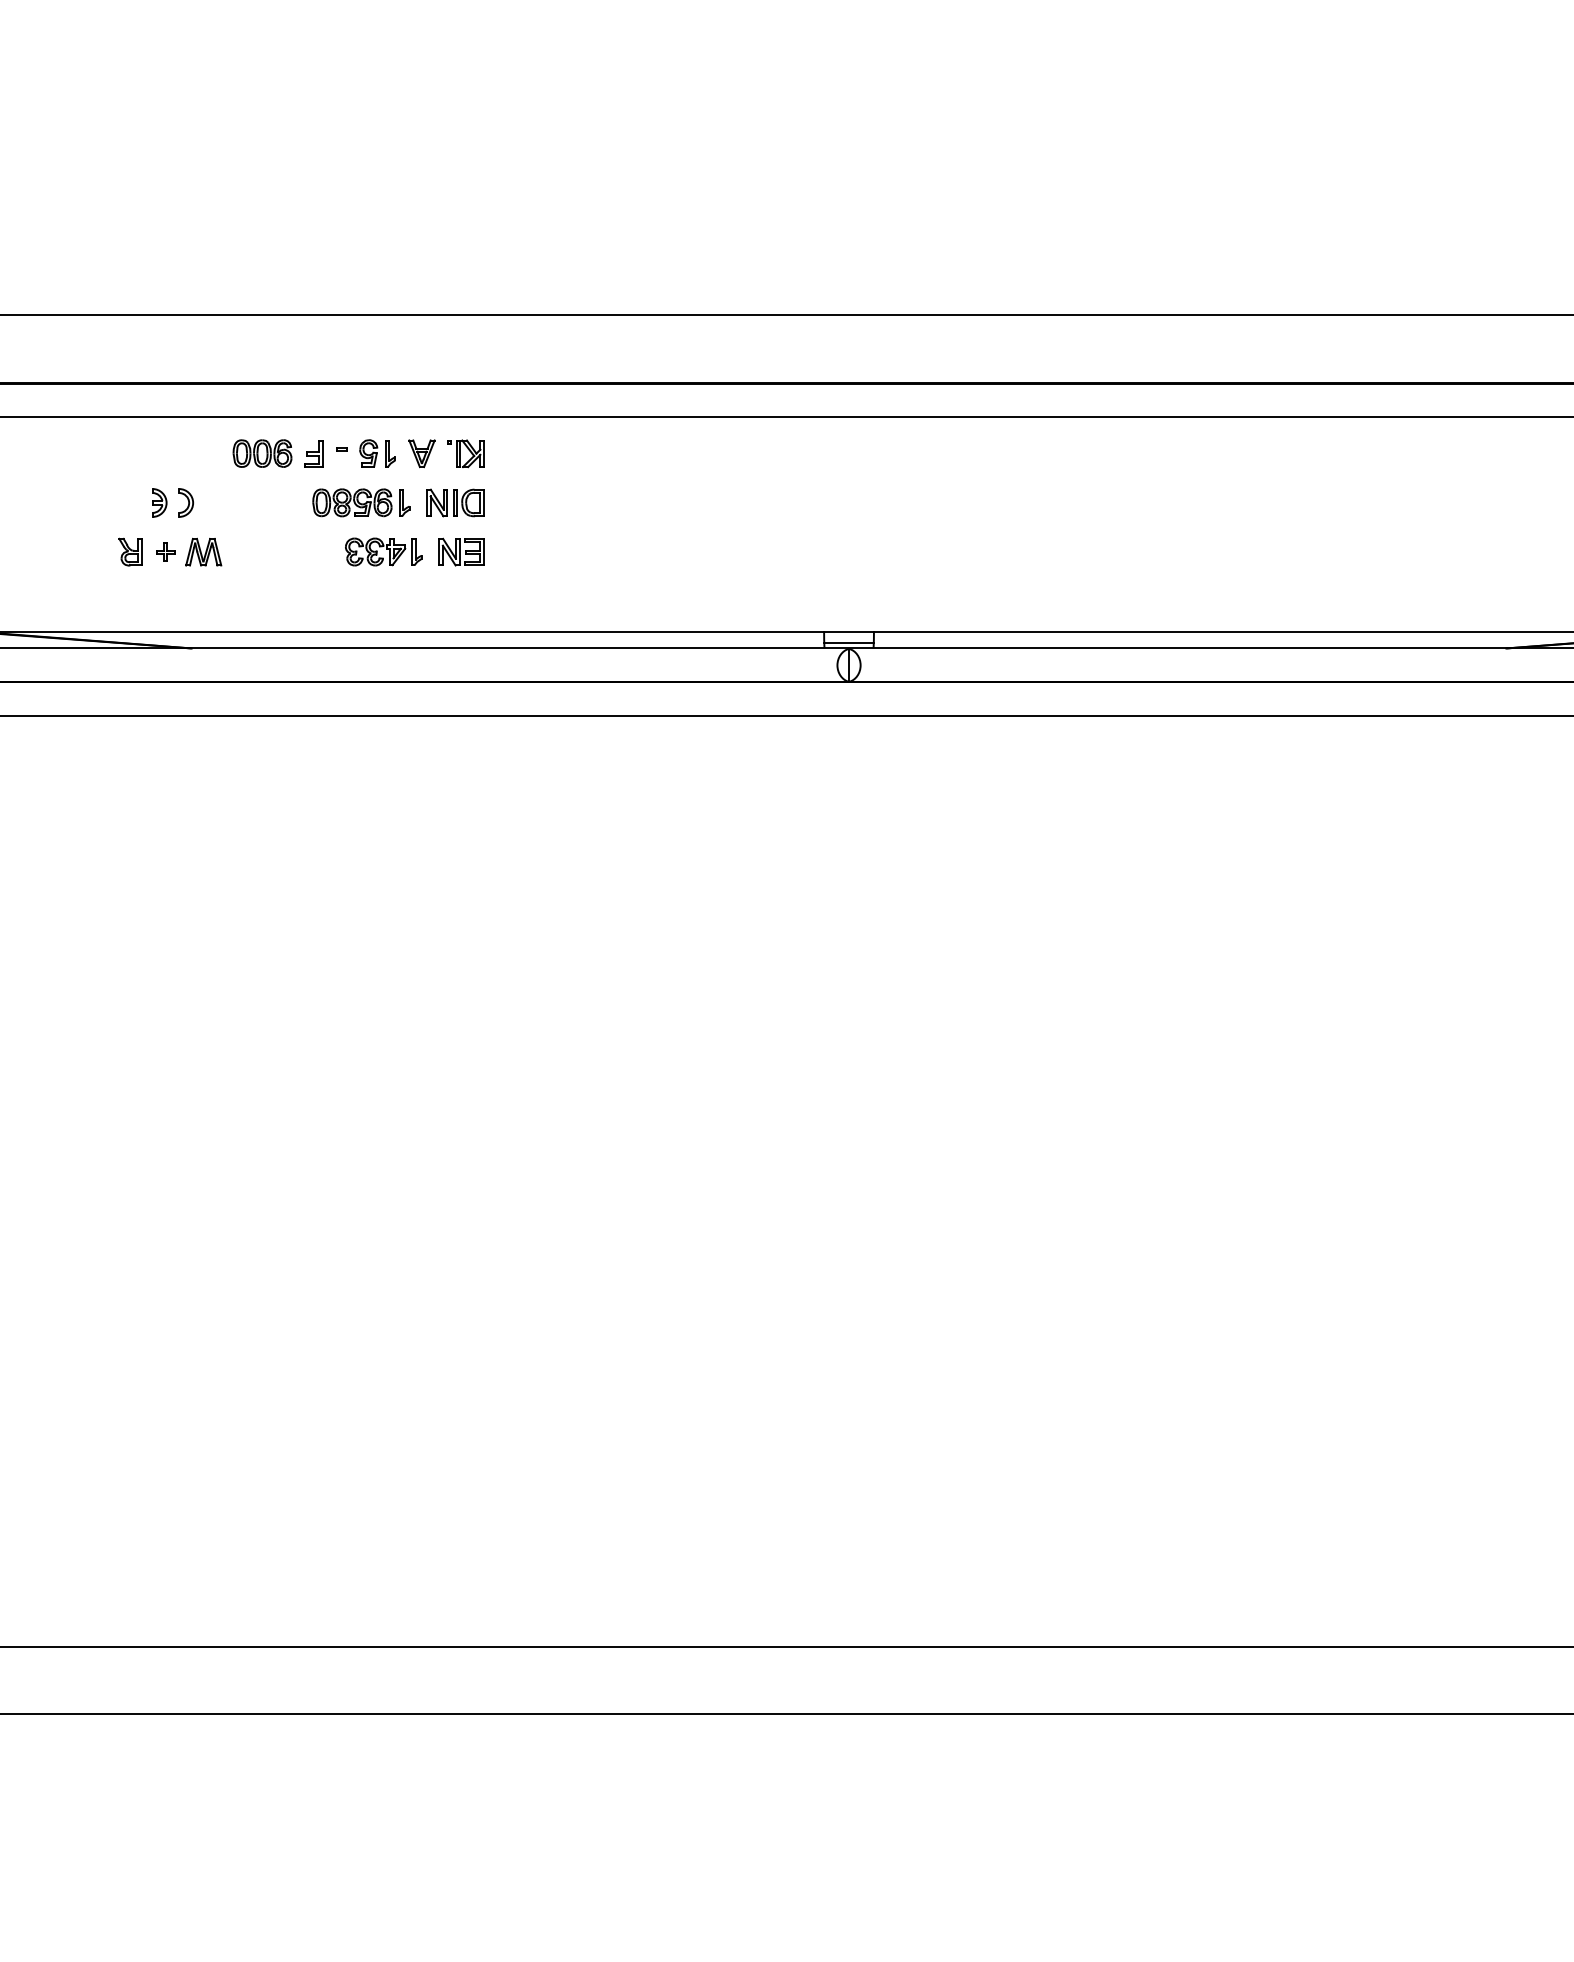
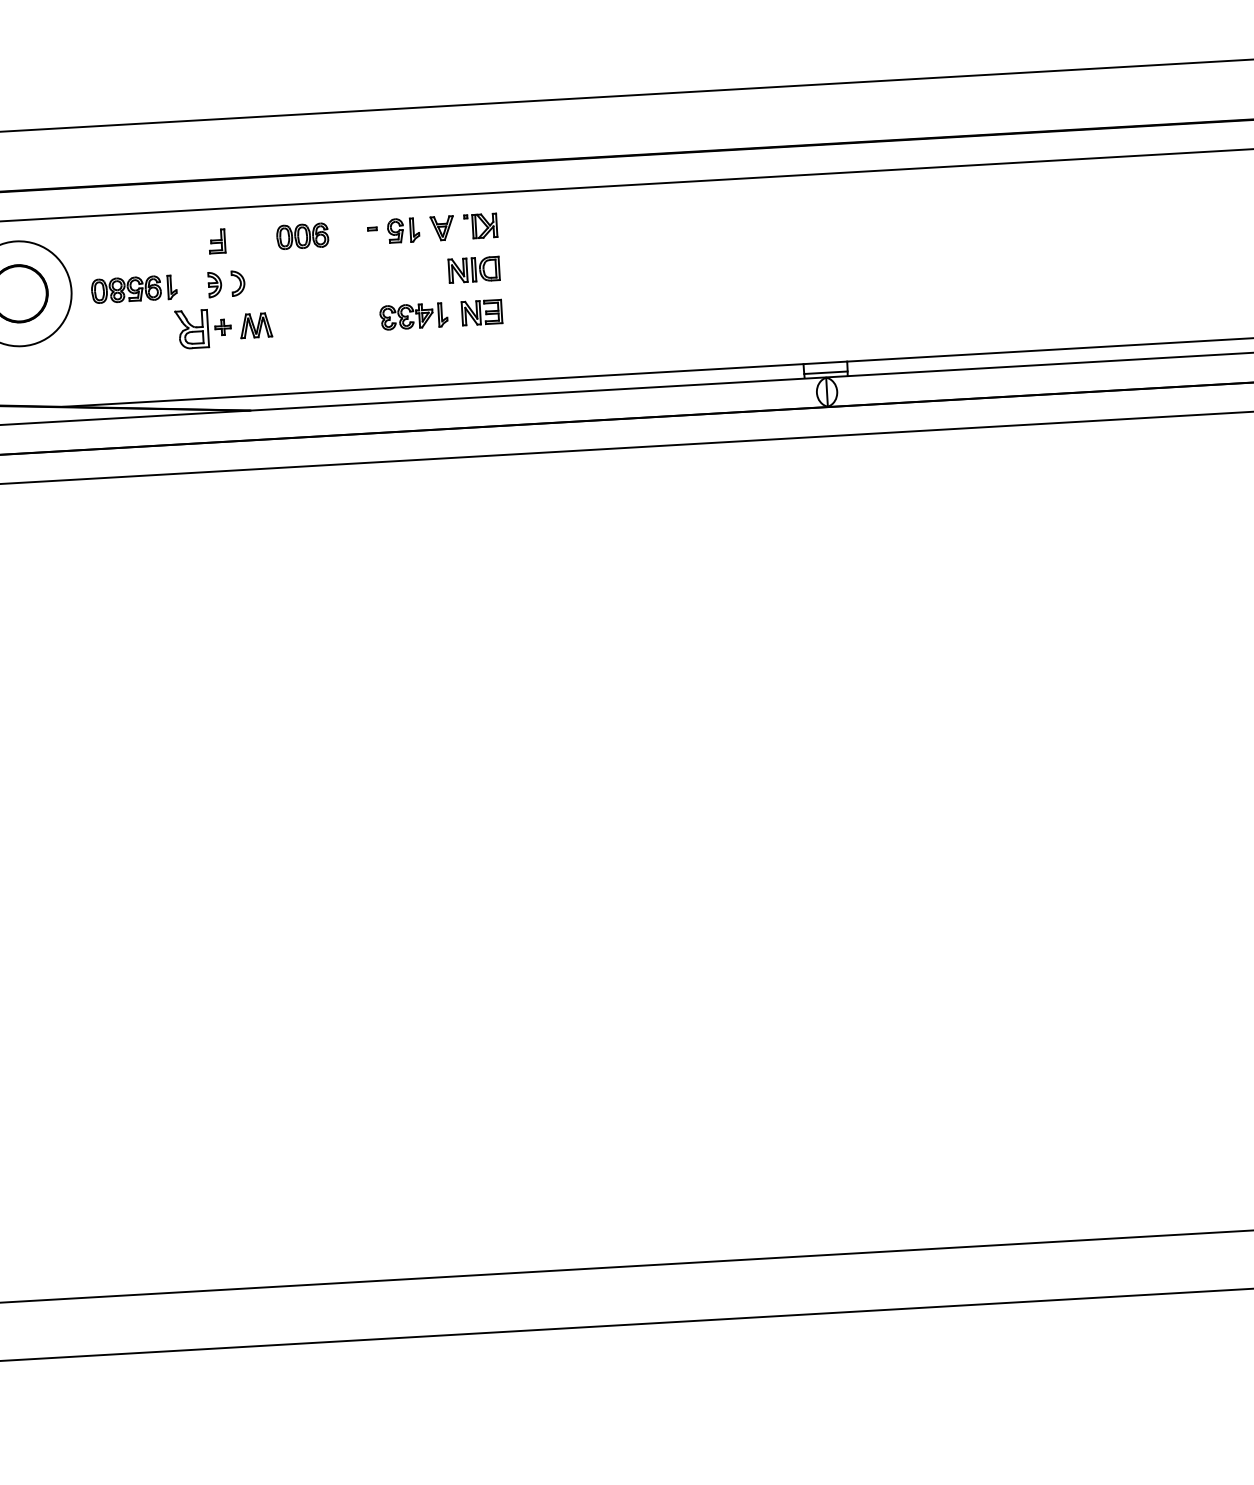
part: (313, 453) -> (216, 241), moved
part: (361, 502) -> (134, 289), moved
part: (130, 551) -> (191, 328), size x1.6

